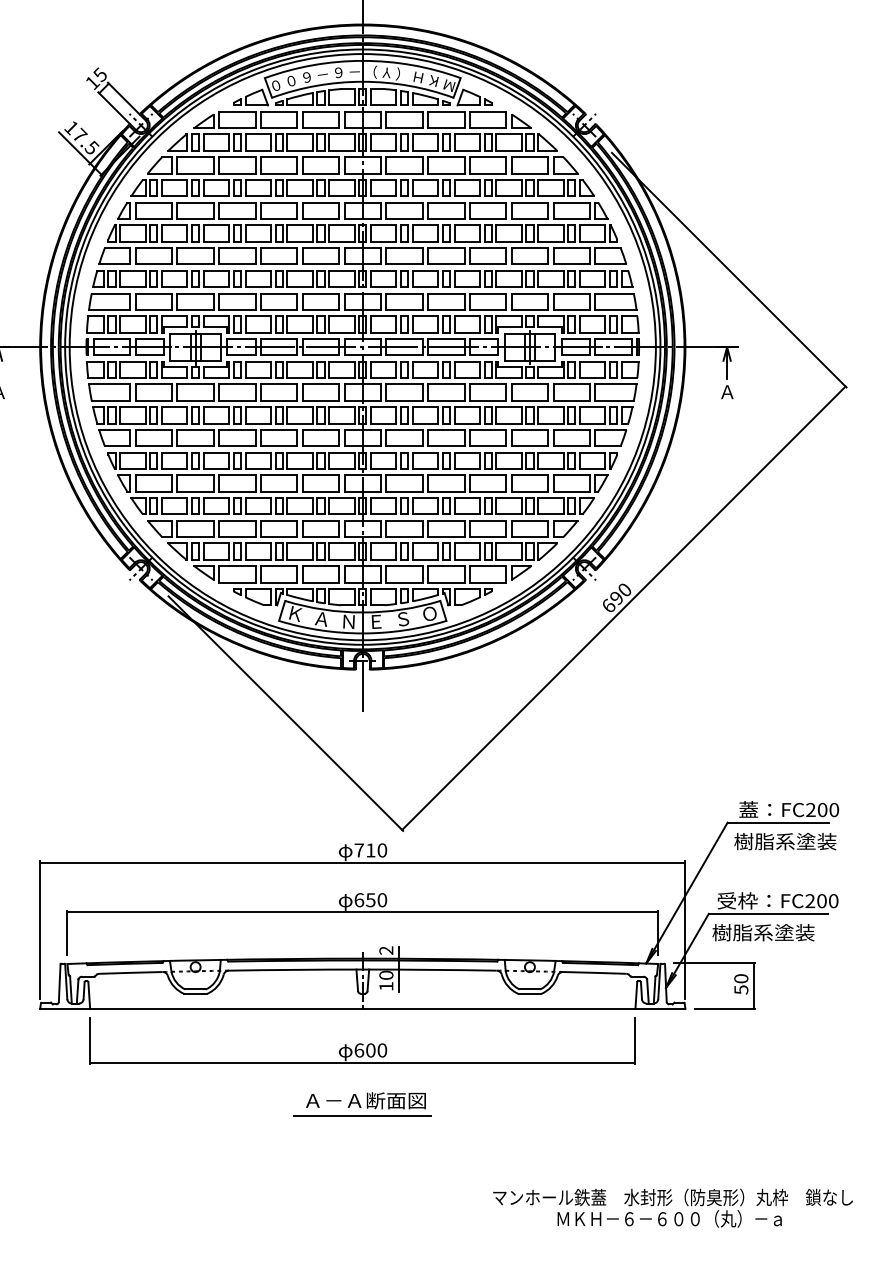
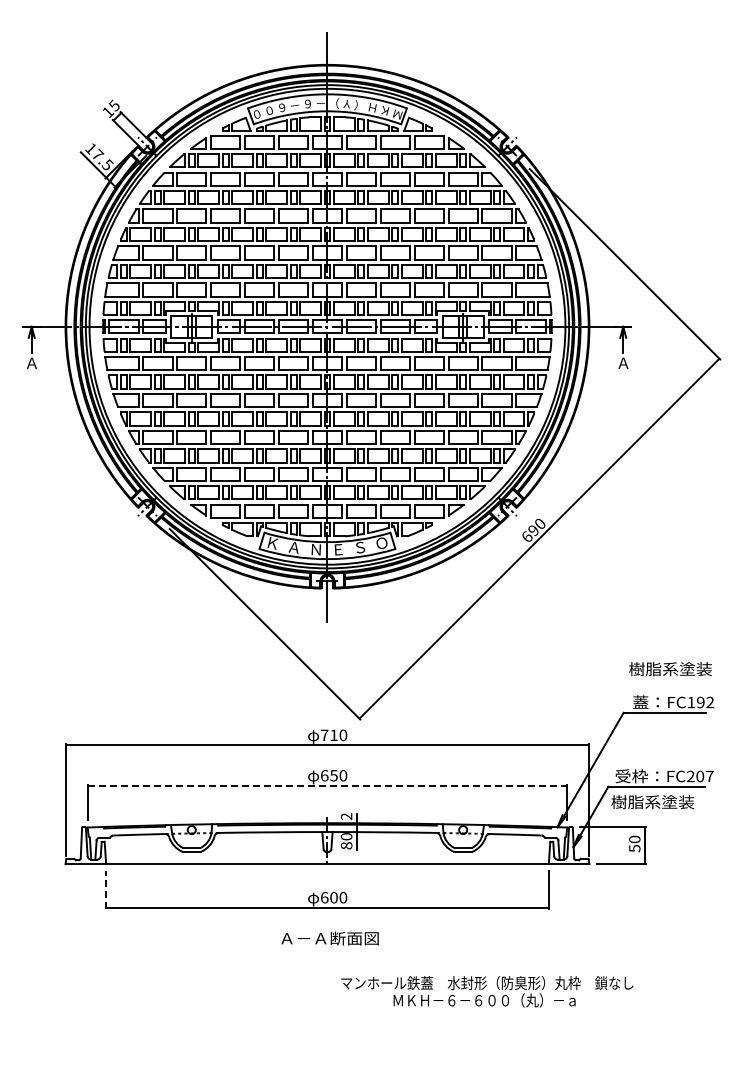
text: (822, 809) -> (700, 702), FC200 -> FC192
text: (785, 842) -> (670, 669), moved
text: (833, 901) -> (709, 776), FC200 -> FC207
line: (362, 912) -> (327, 785), solid -> dashed
text: (386, 986) -> (346, 845), 10 -> 80
line: (90, 1040) -> (106, 889), solid -> dashed
line: (362, 1116) -> (327, 951), removed
text: (673, 1207) -> (487, 991), moved

